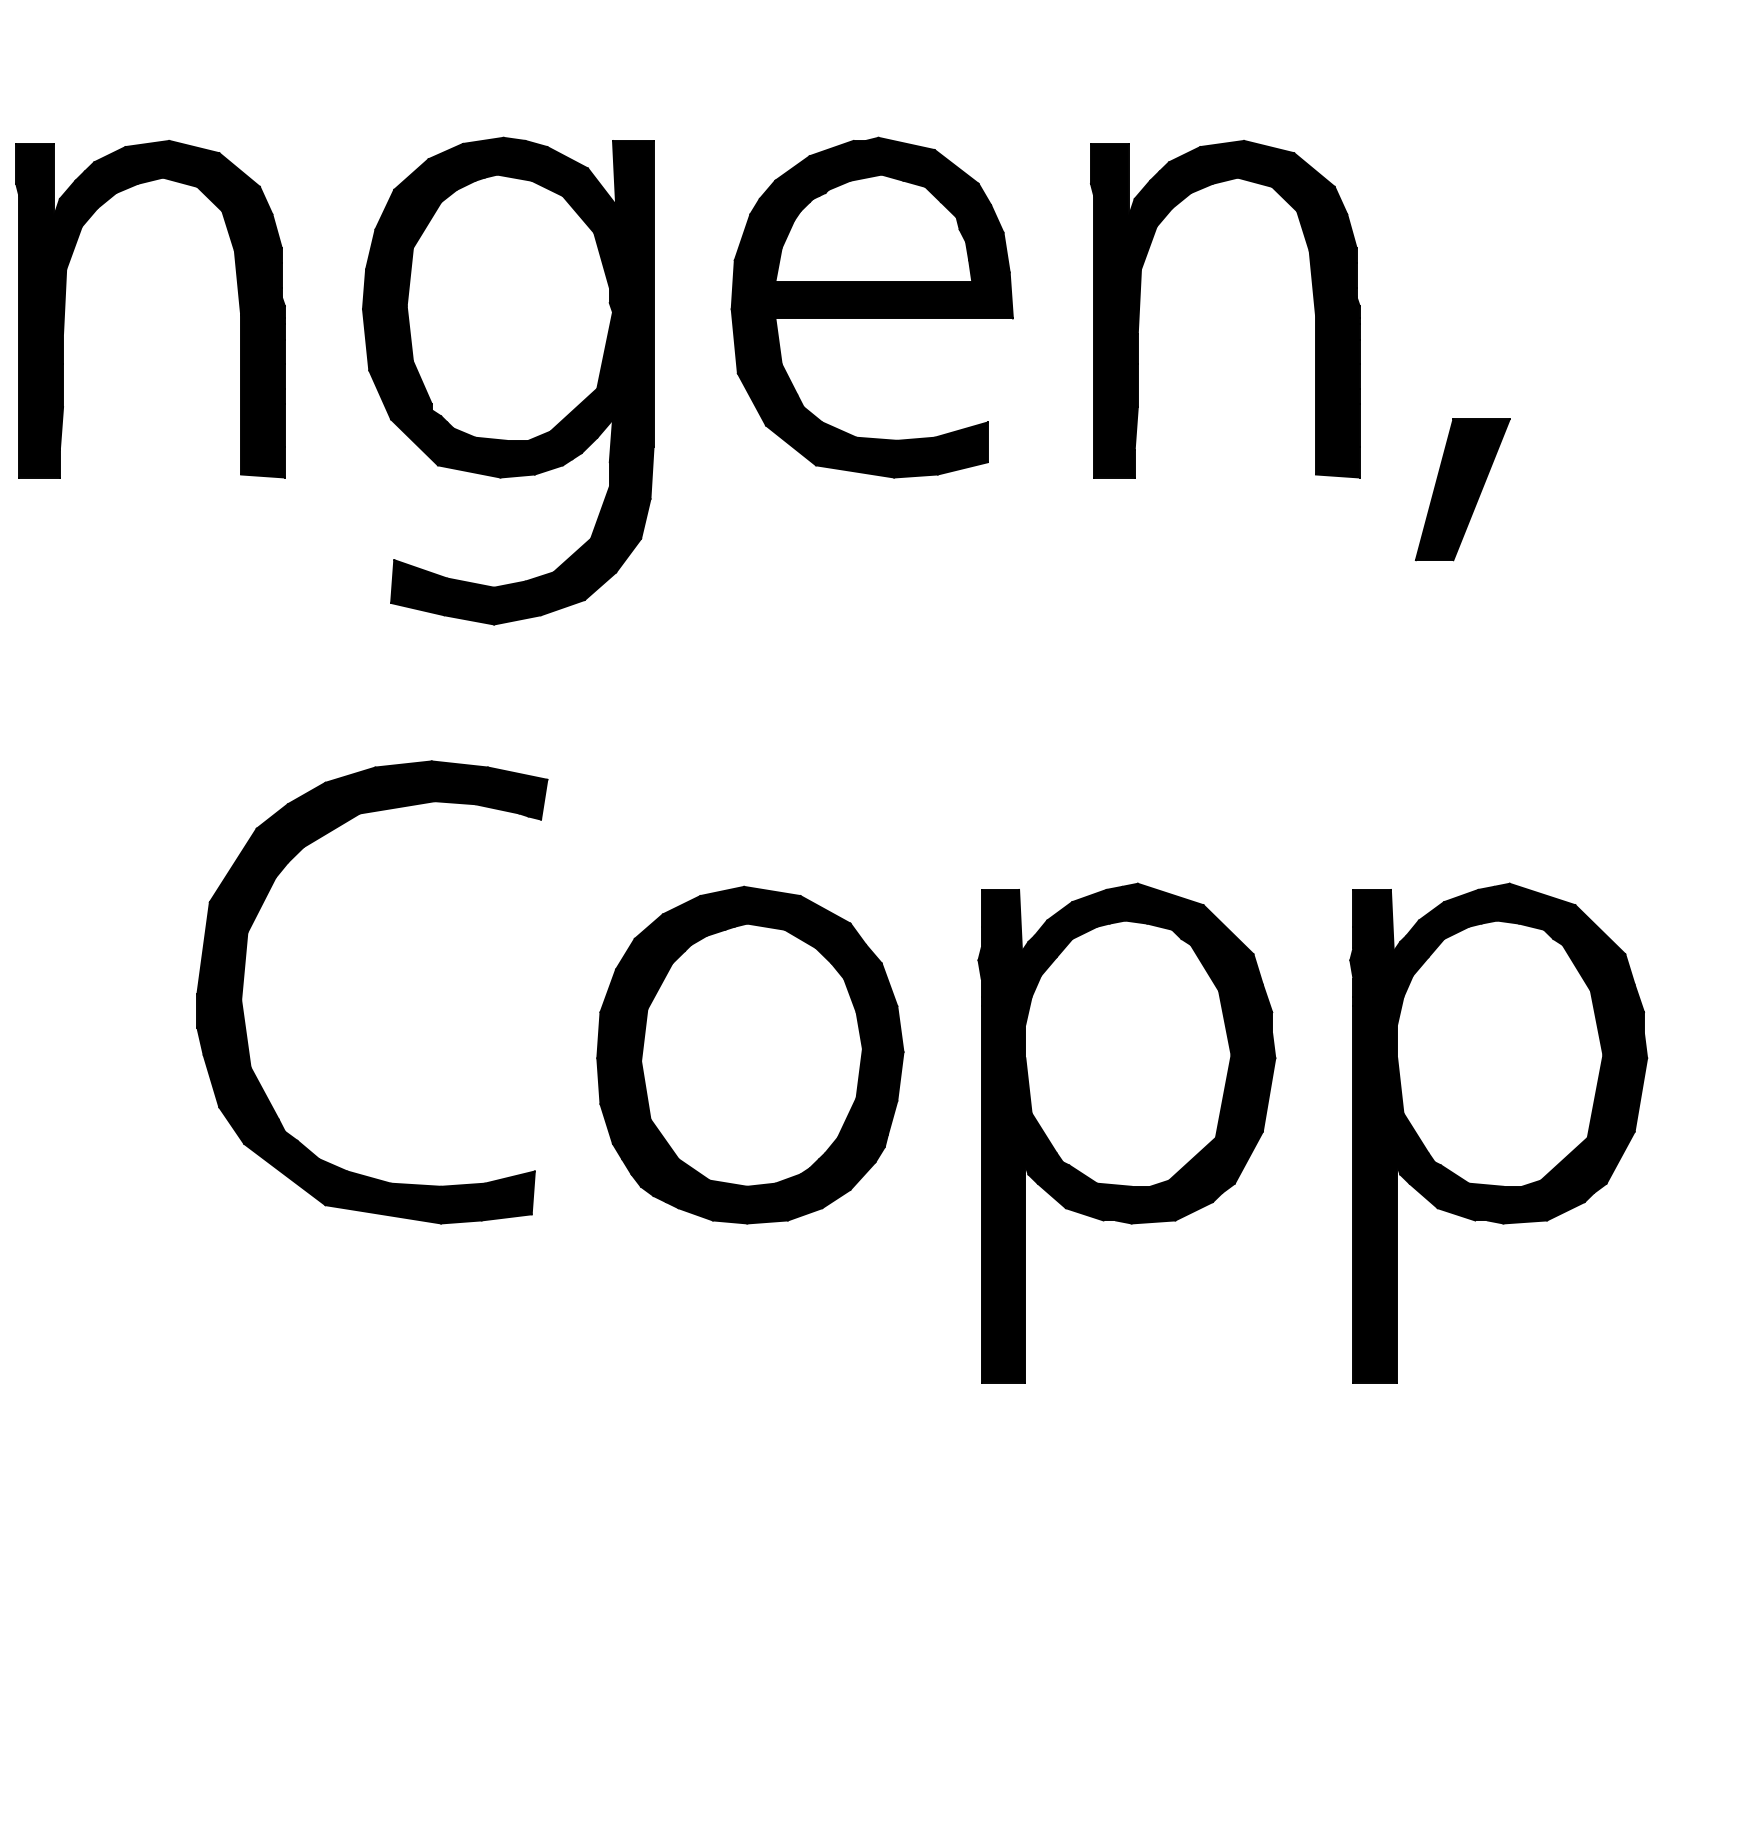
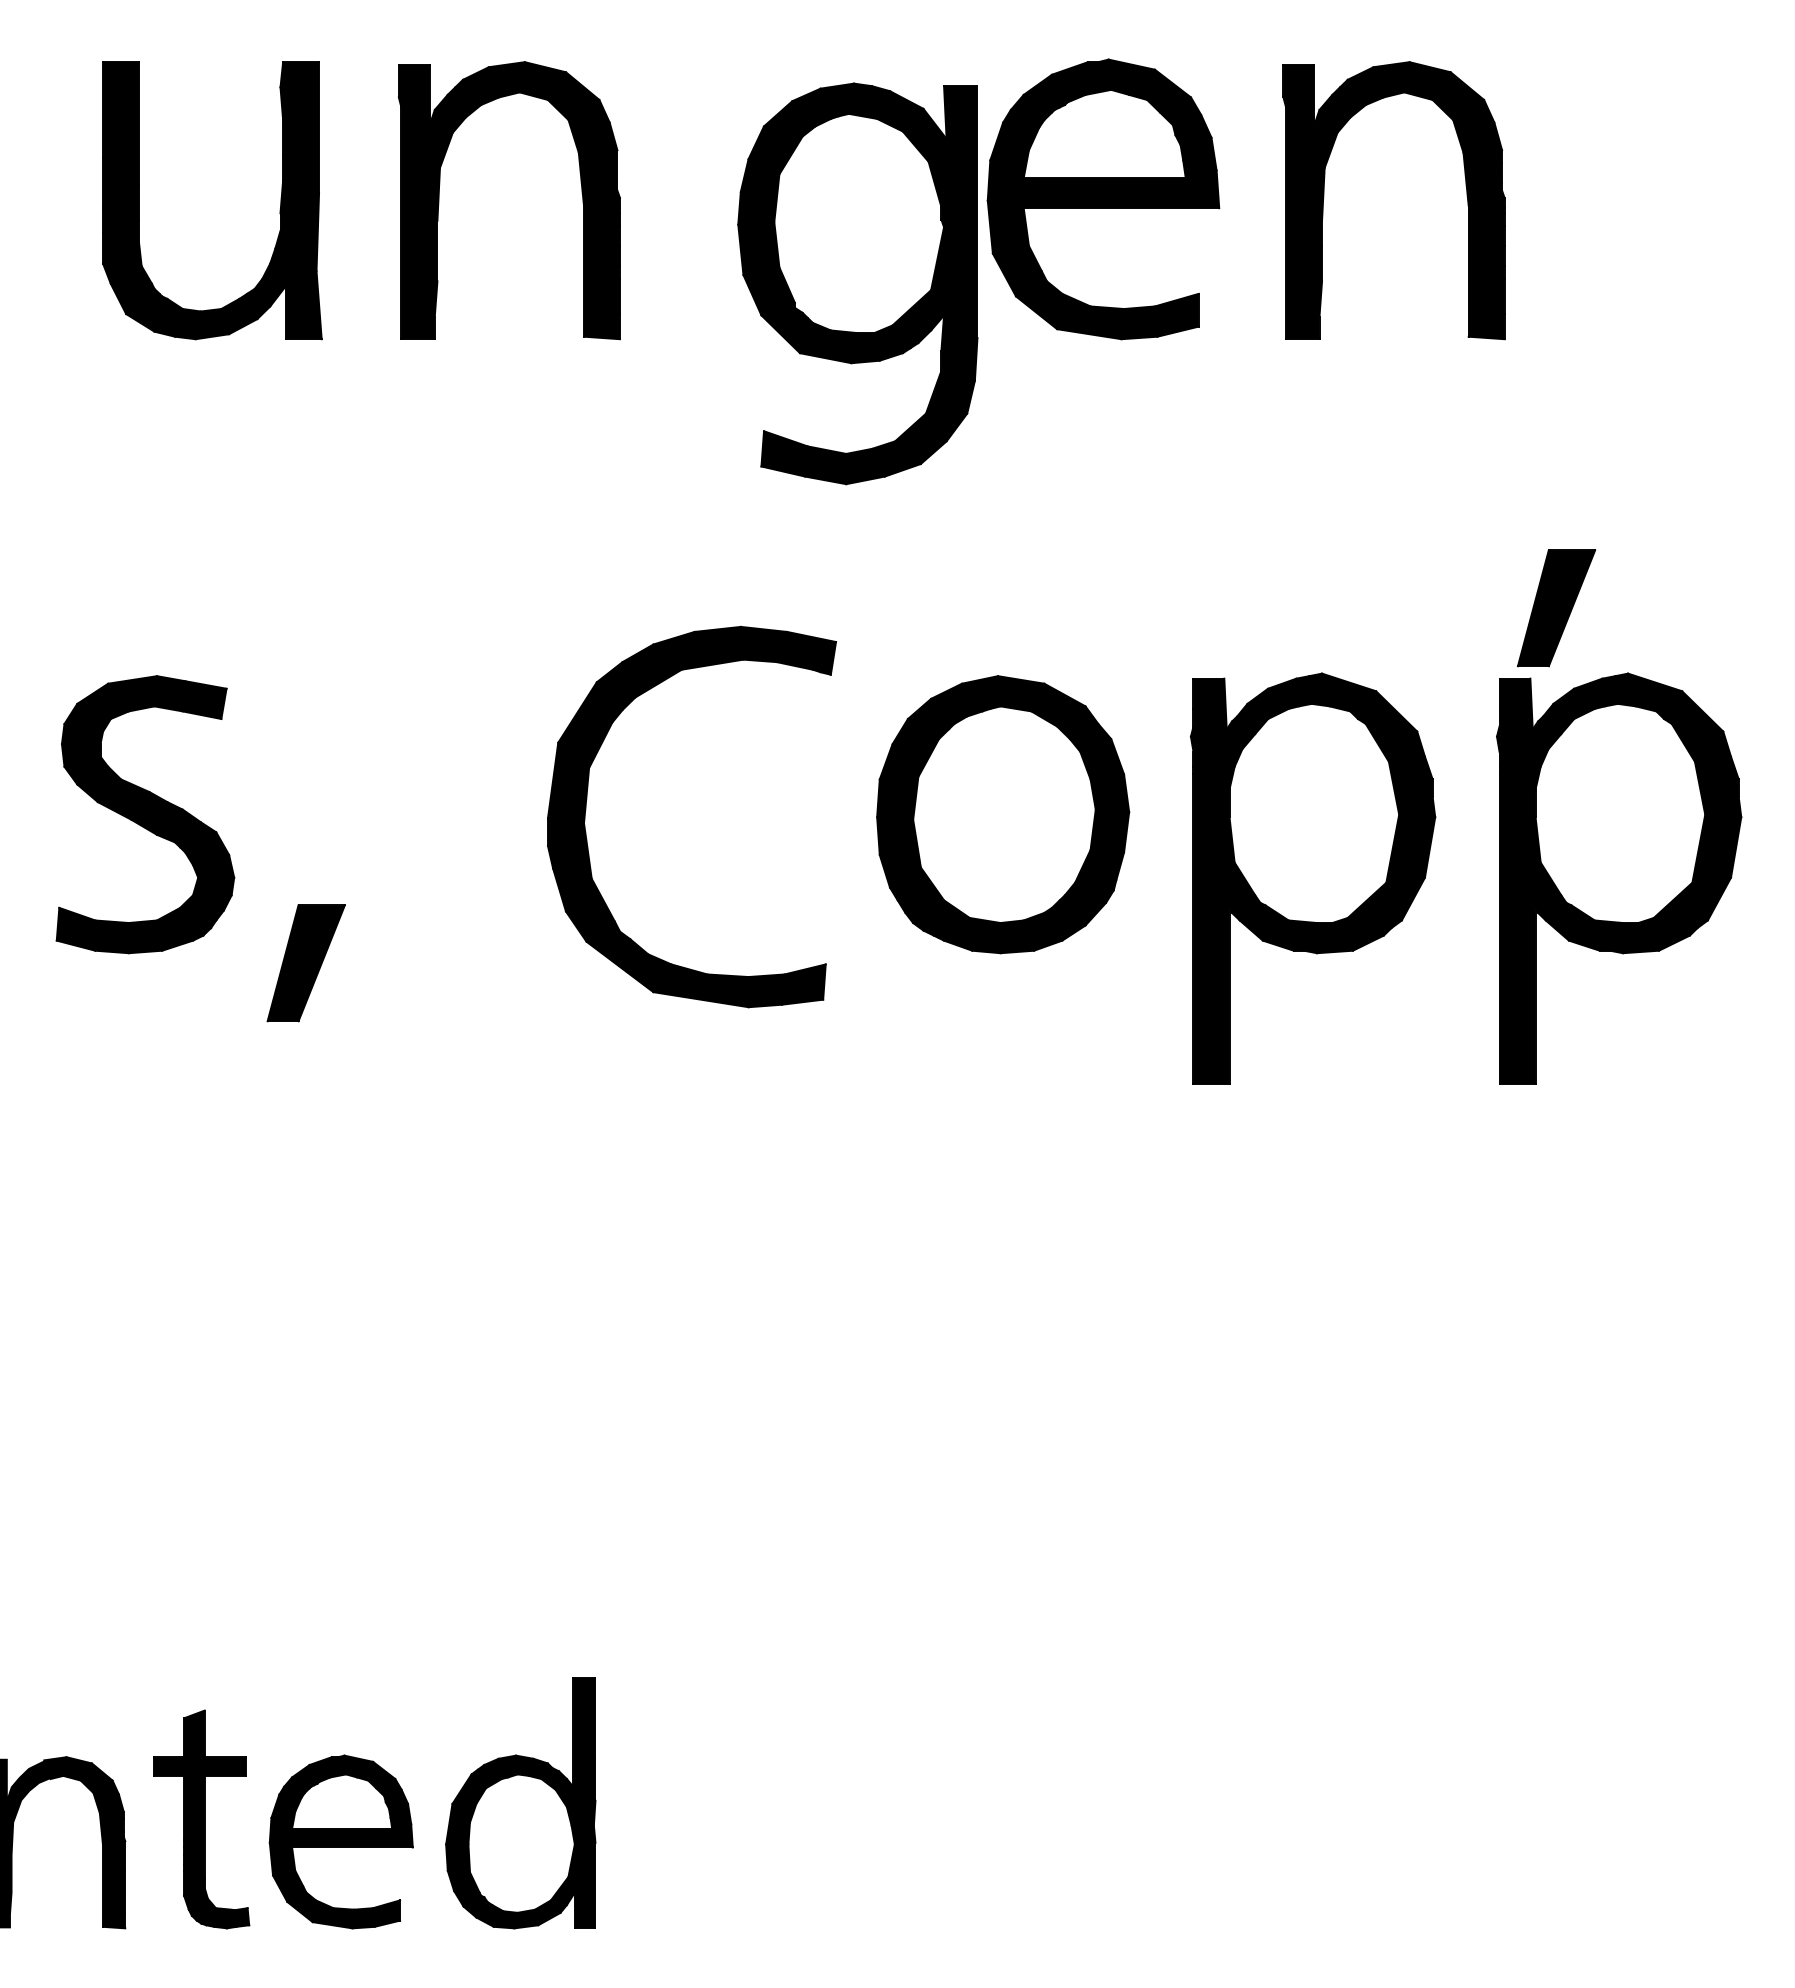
part: (507, 380) -> (857, 283), moved
part: (1462, 490) -> (1556, 608), moved
part: (244, 984) -> (586, 810), moved

